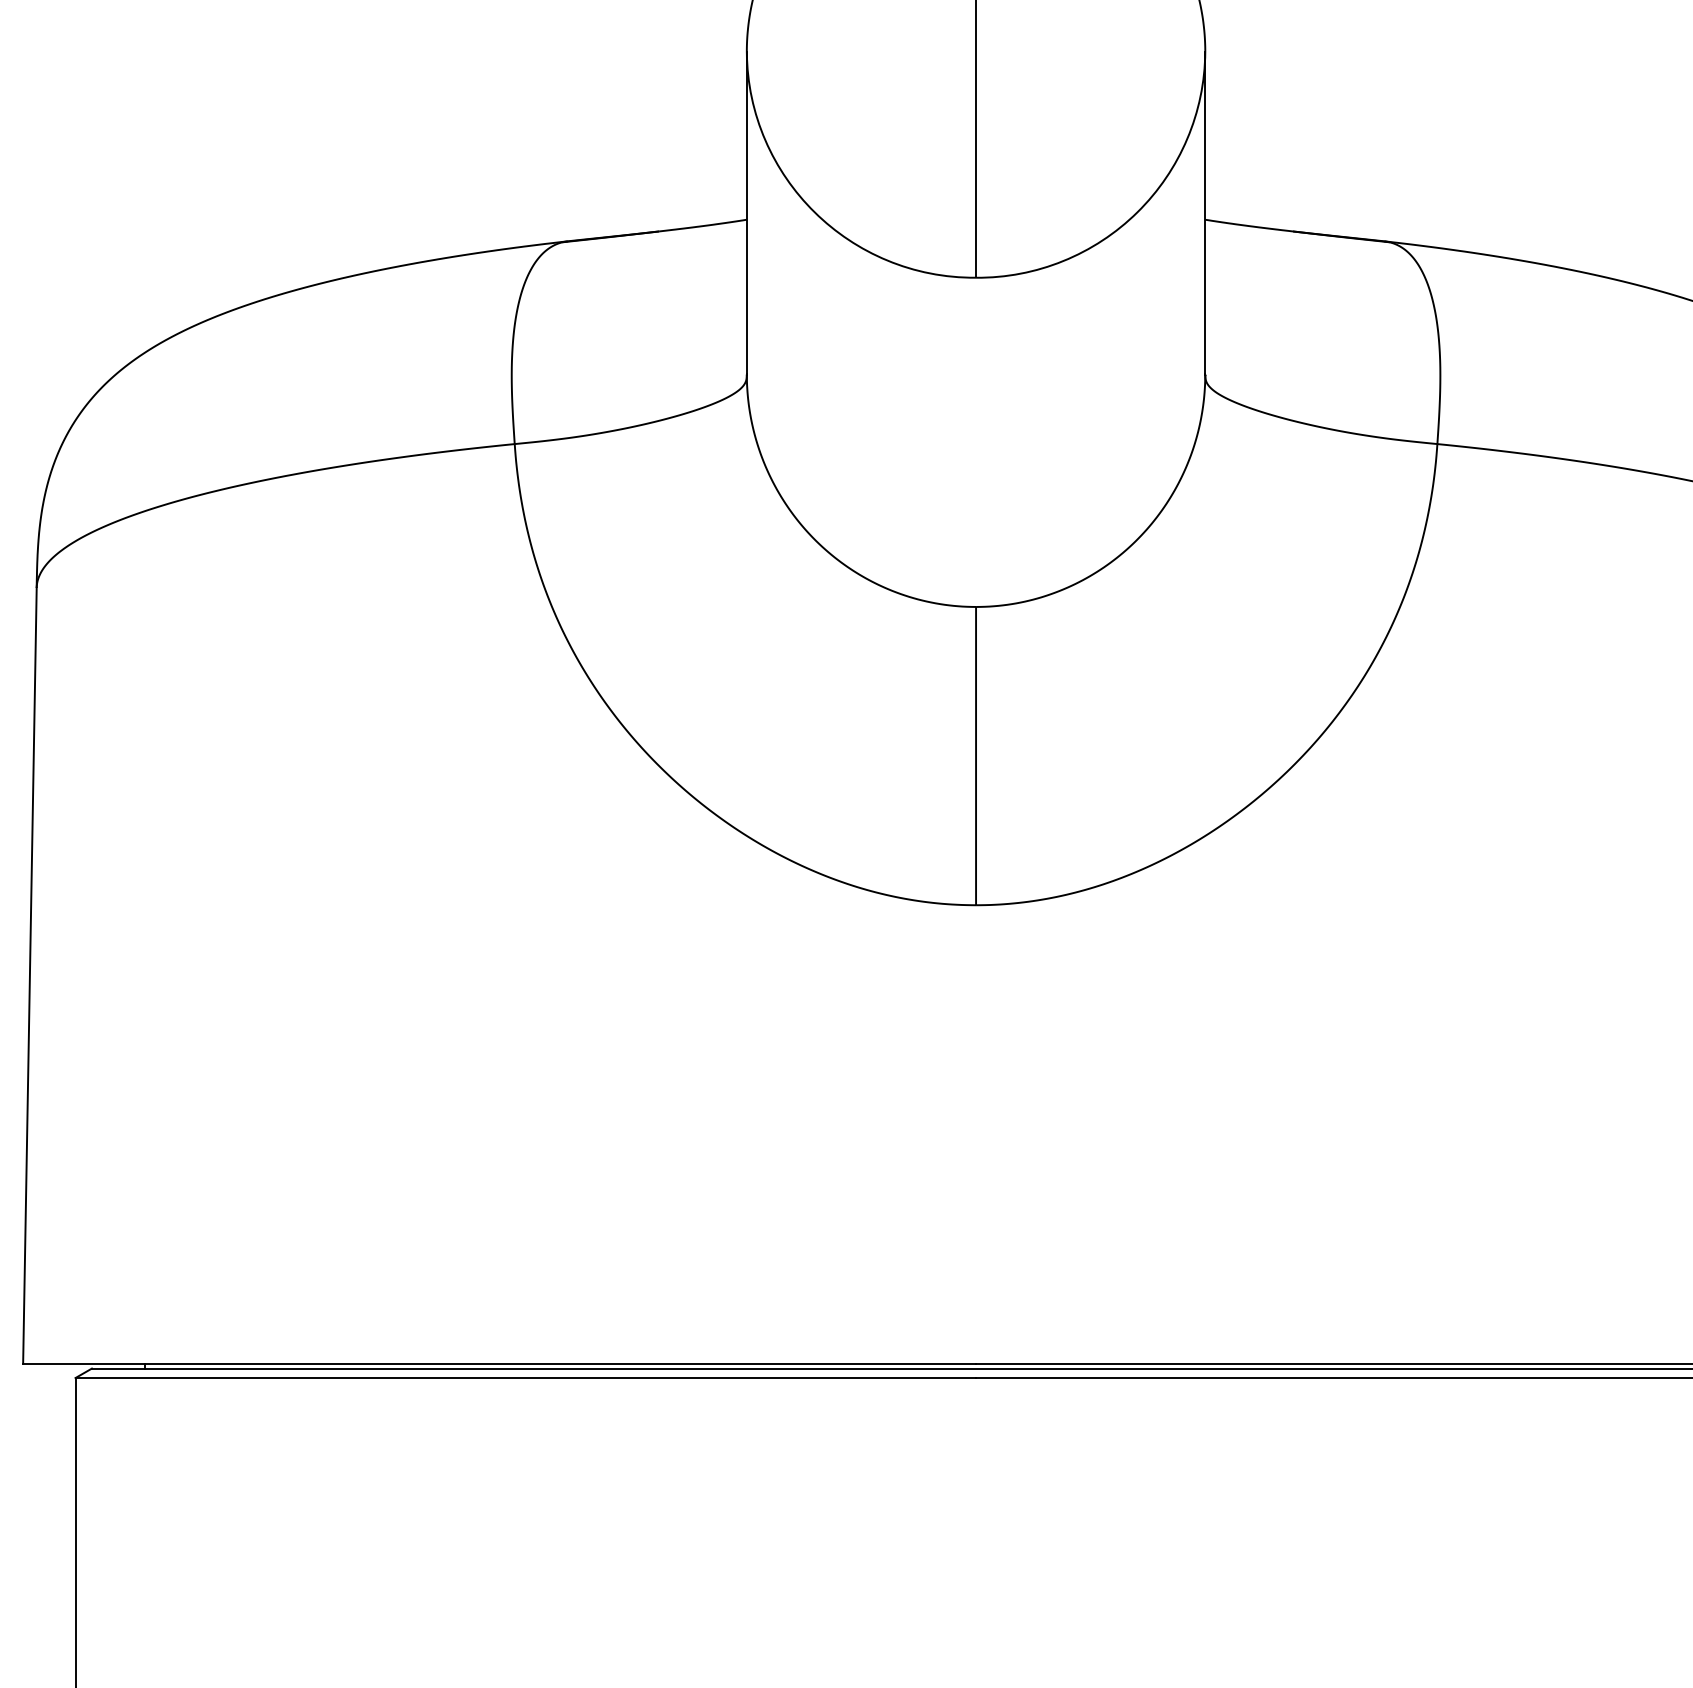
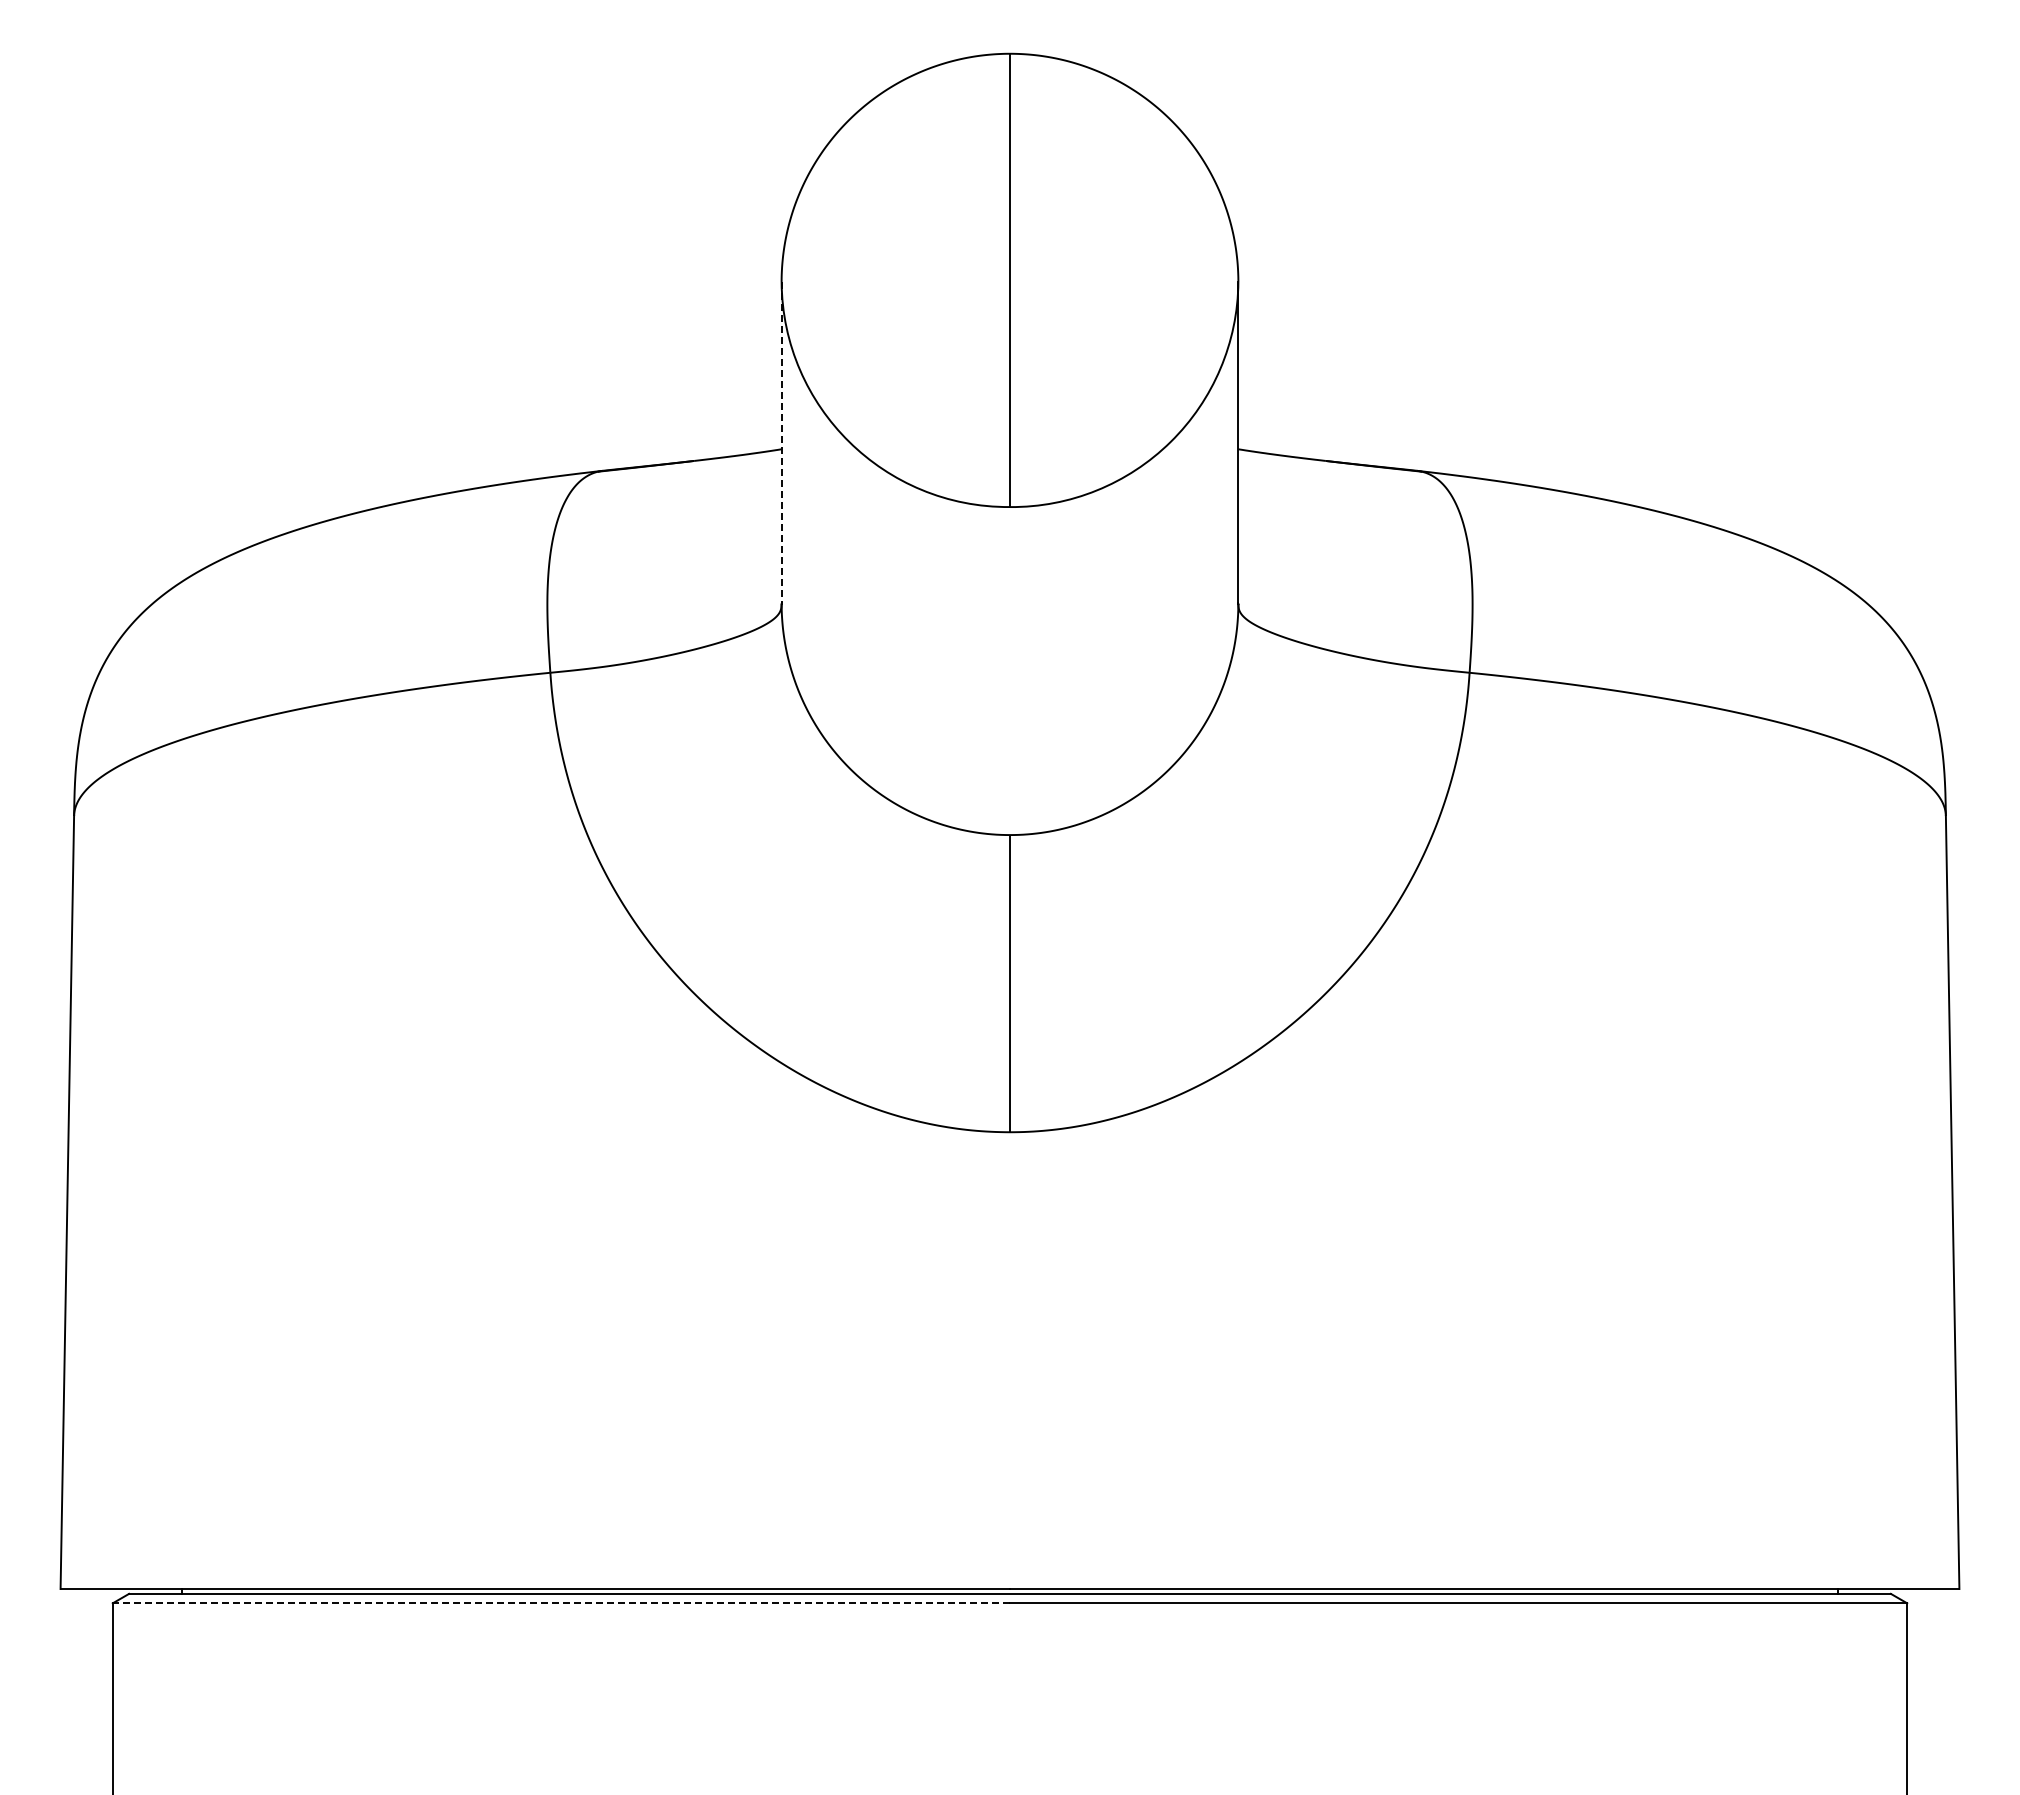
line: (746, 212) -> (781, 442), solid -> dashed
line: (525, 1378) -> (561, 1603), solid -> dashed

